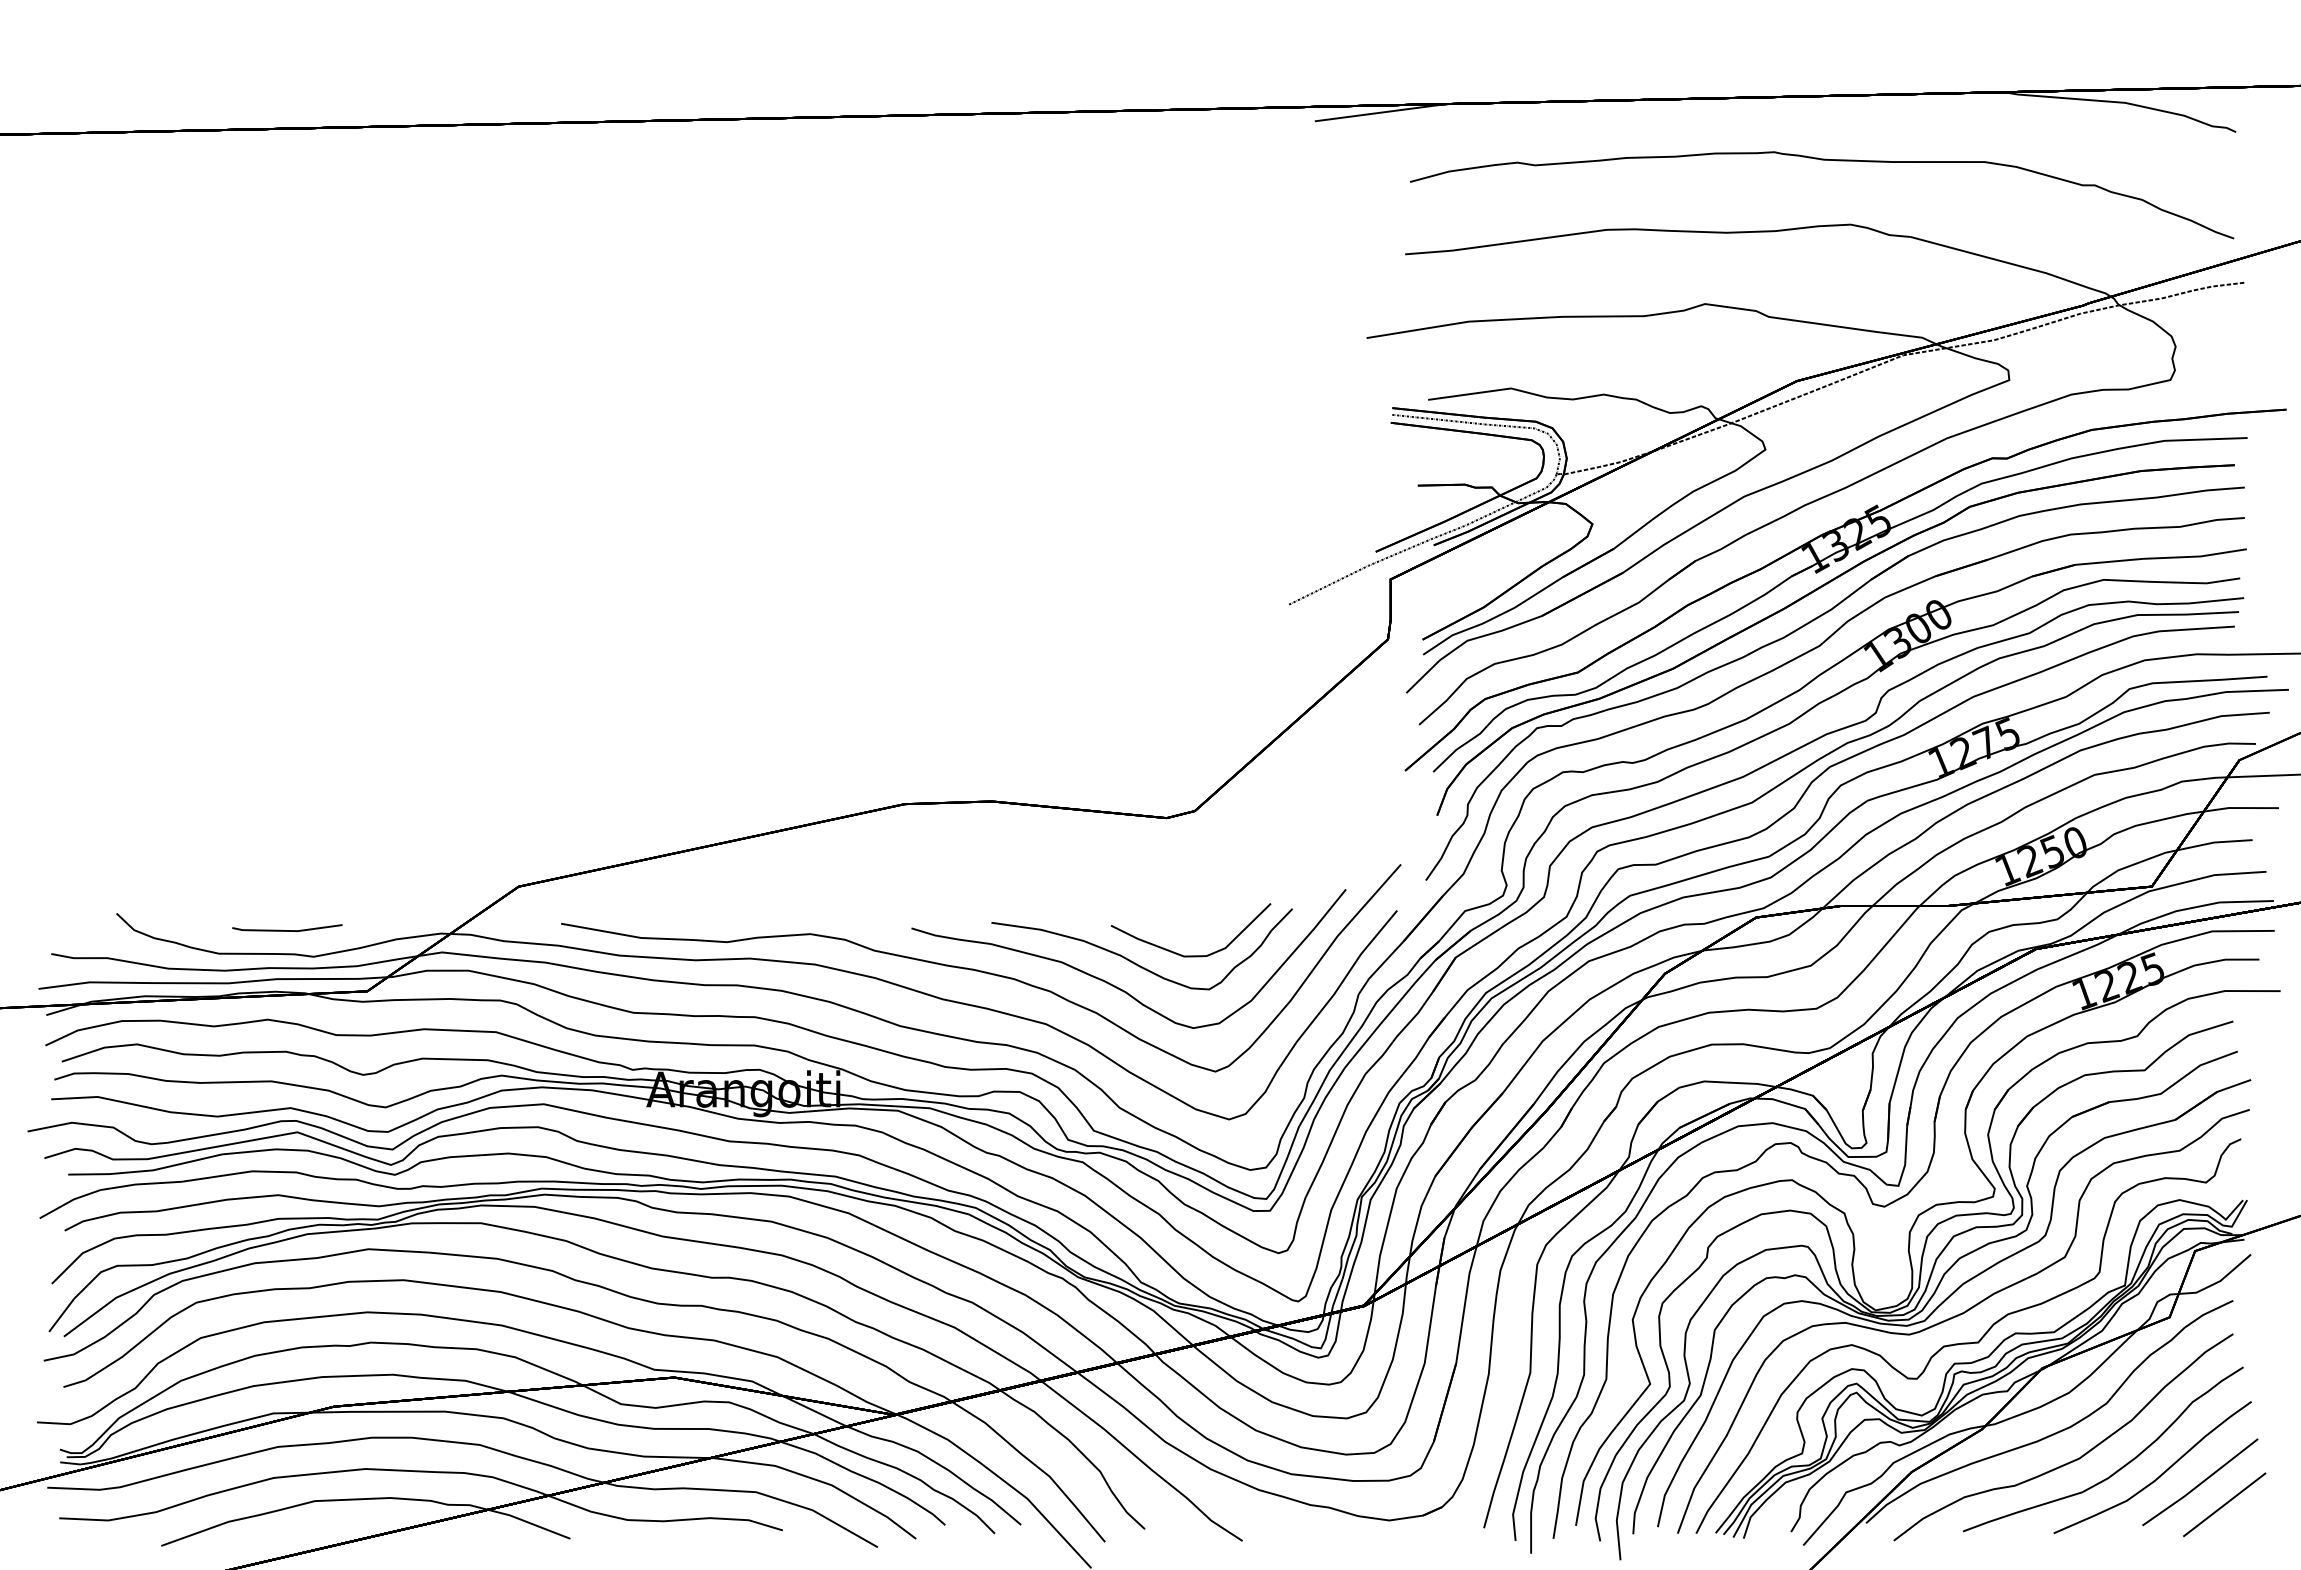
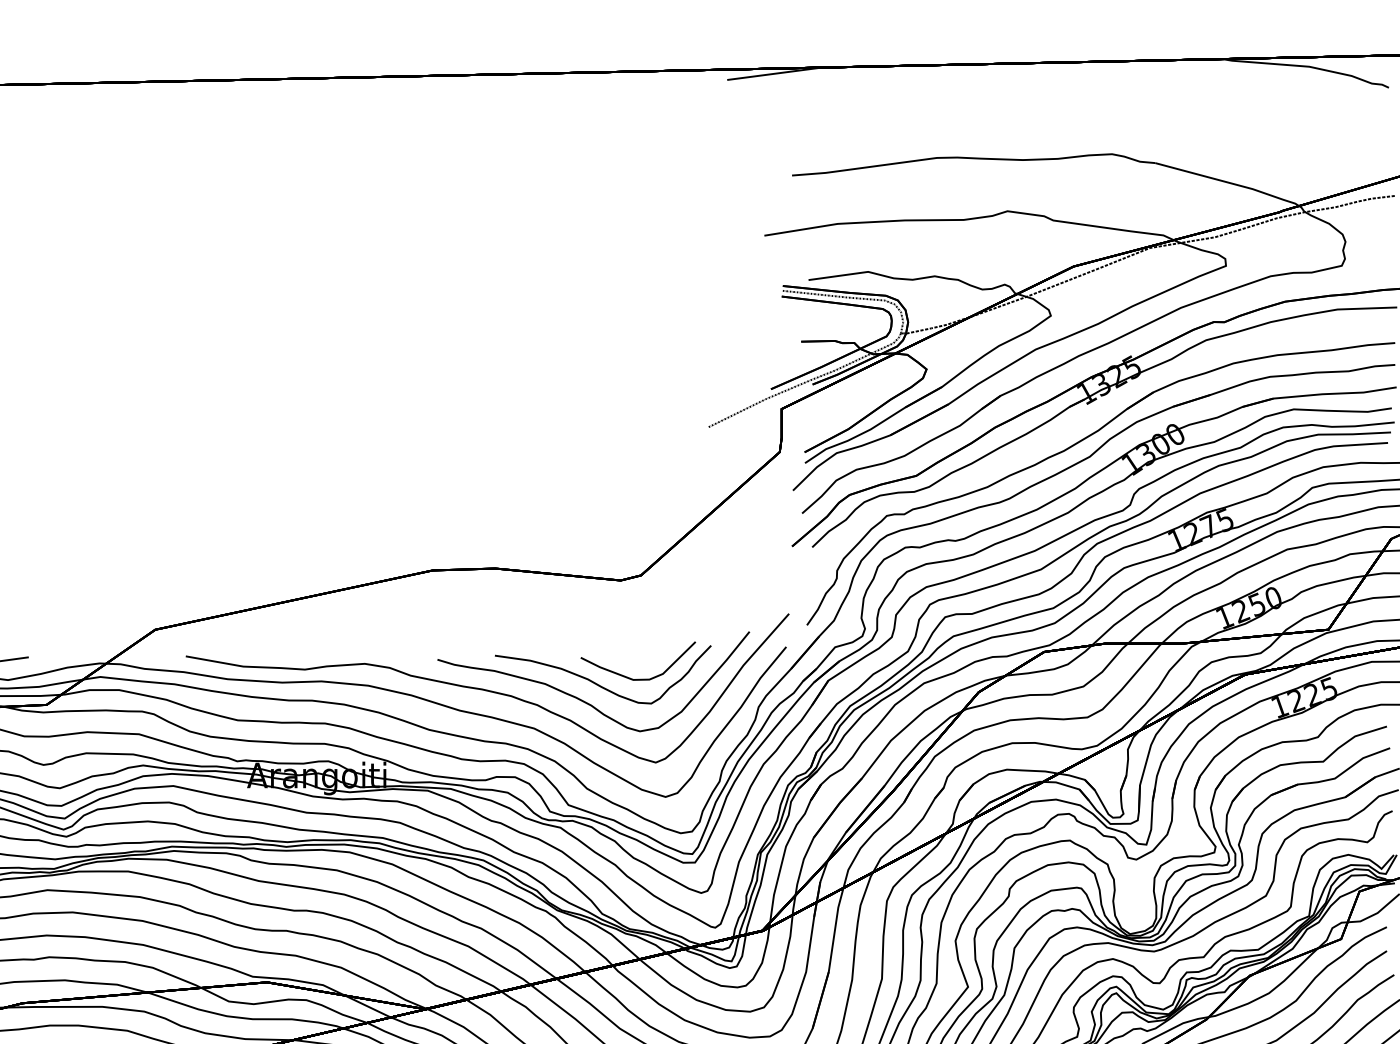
curve: (1822, 160) -> (1091, 108), removed
part: (1807, 596) -> (1081, 421), removed

